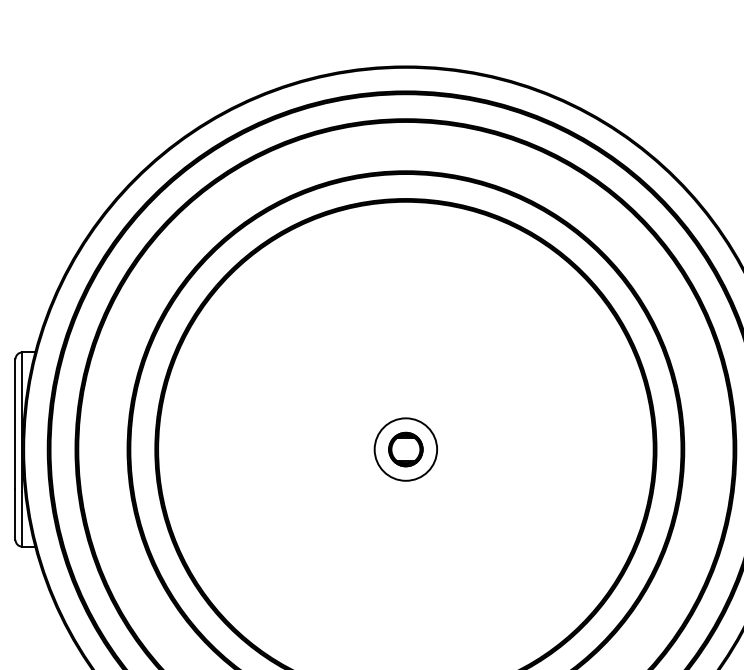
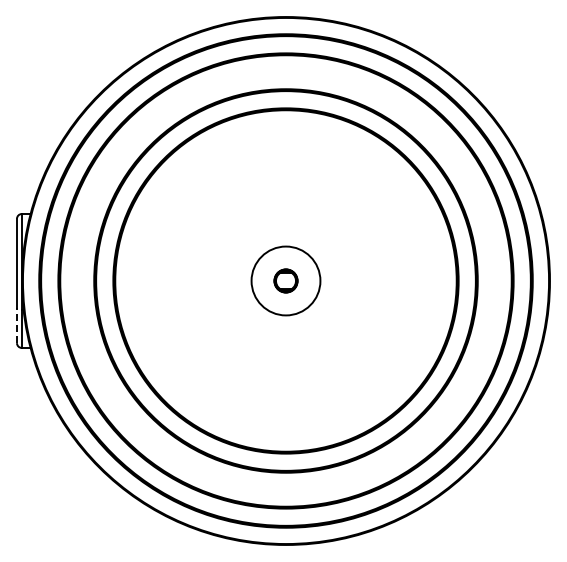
circle: (405, 448) -> (285, 280), size x1.6
line: (16, 514) -> (17, 325), solid -> dashed

